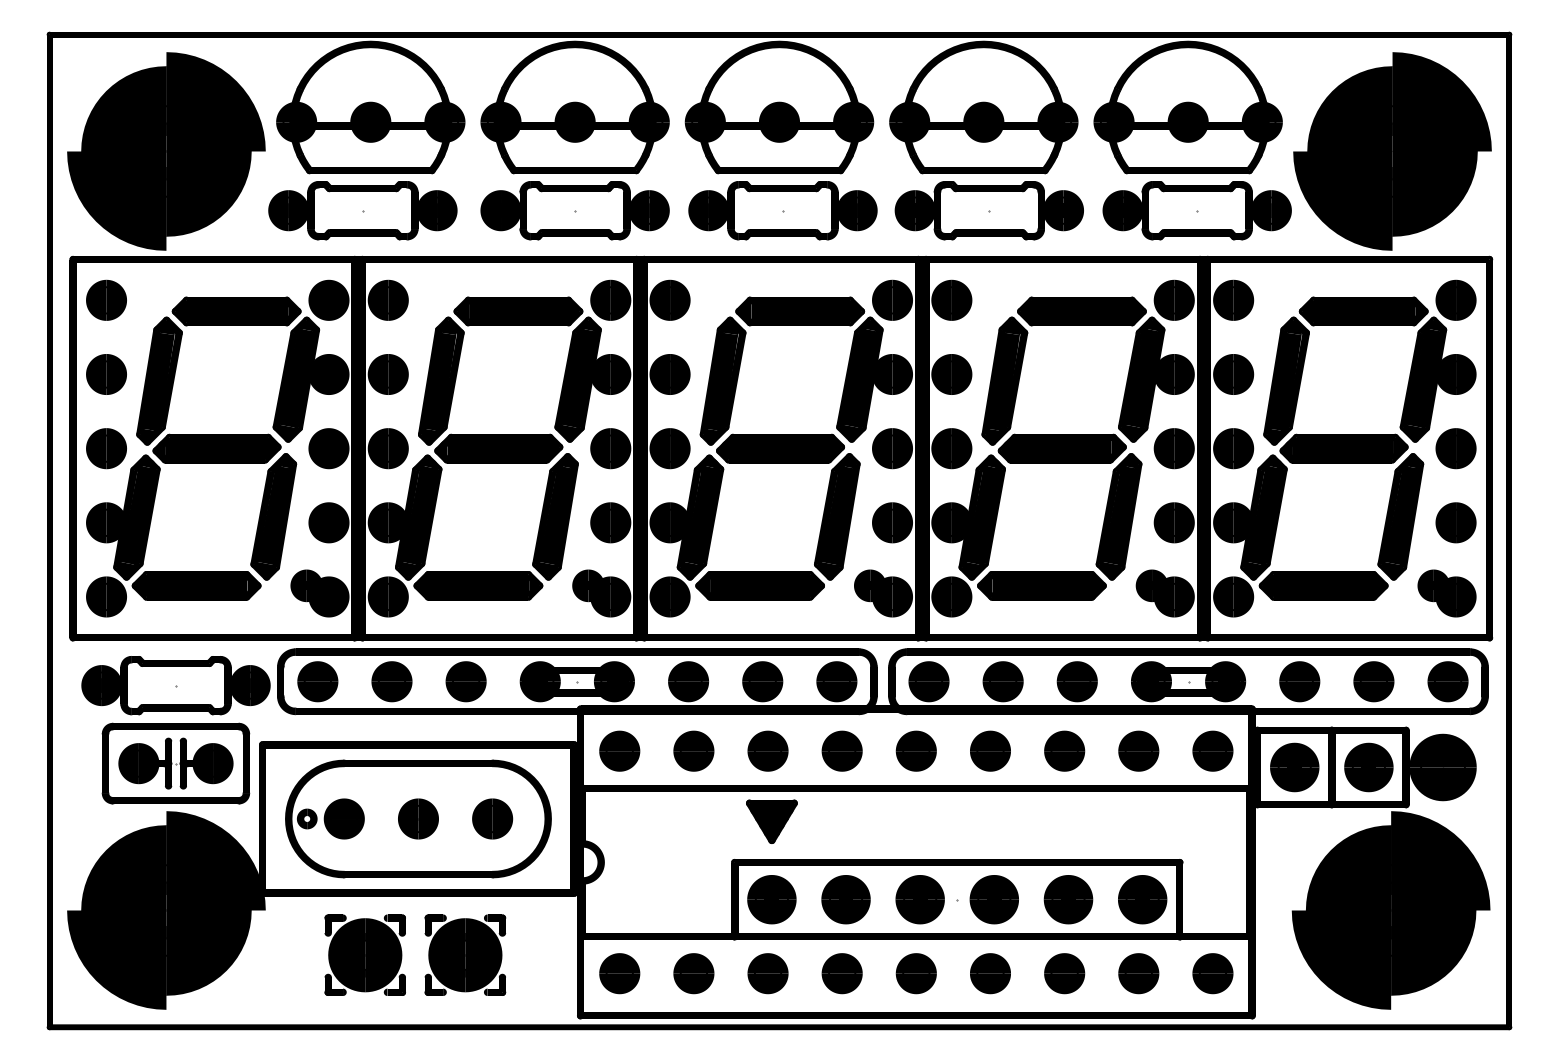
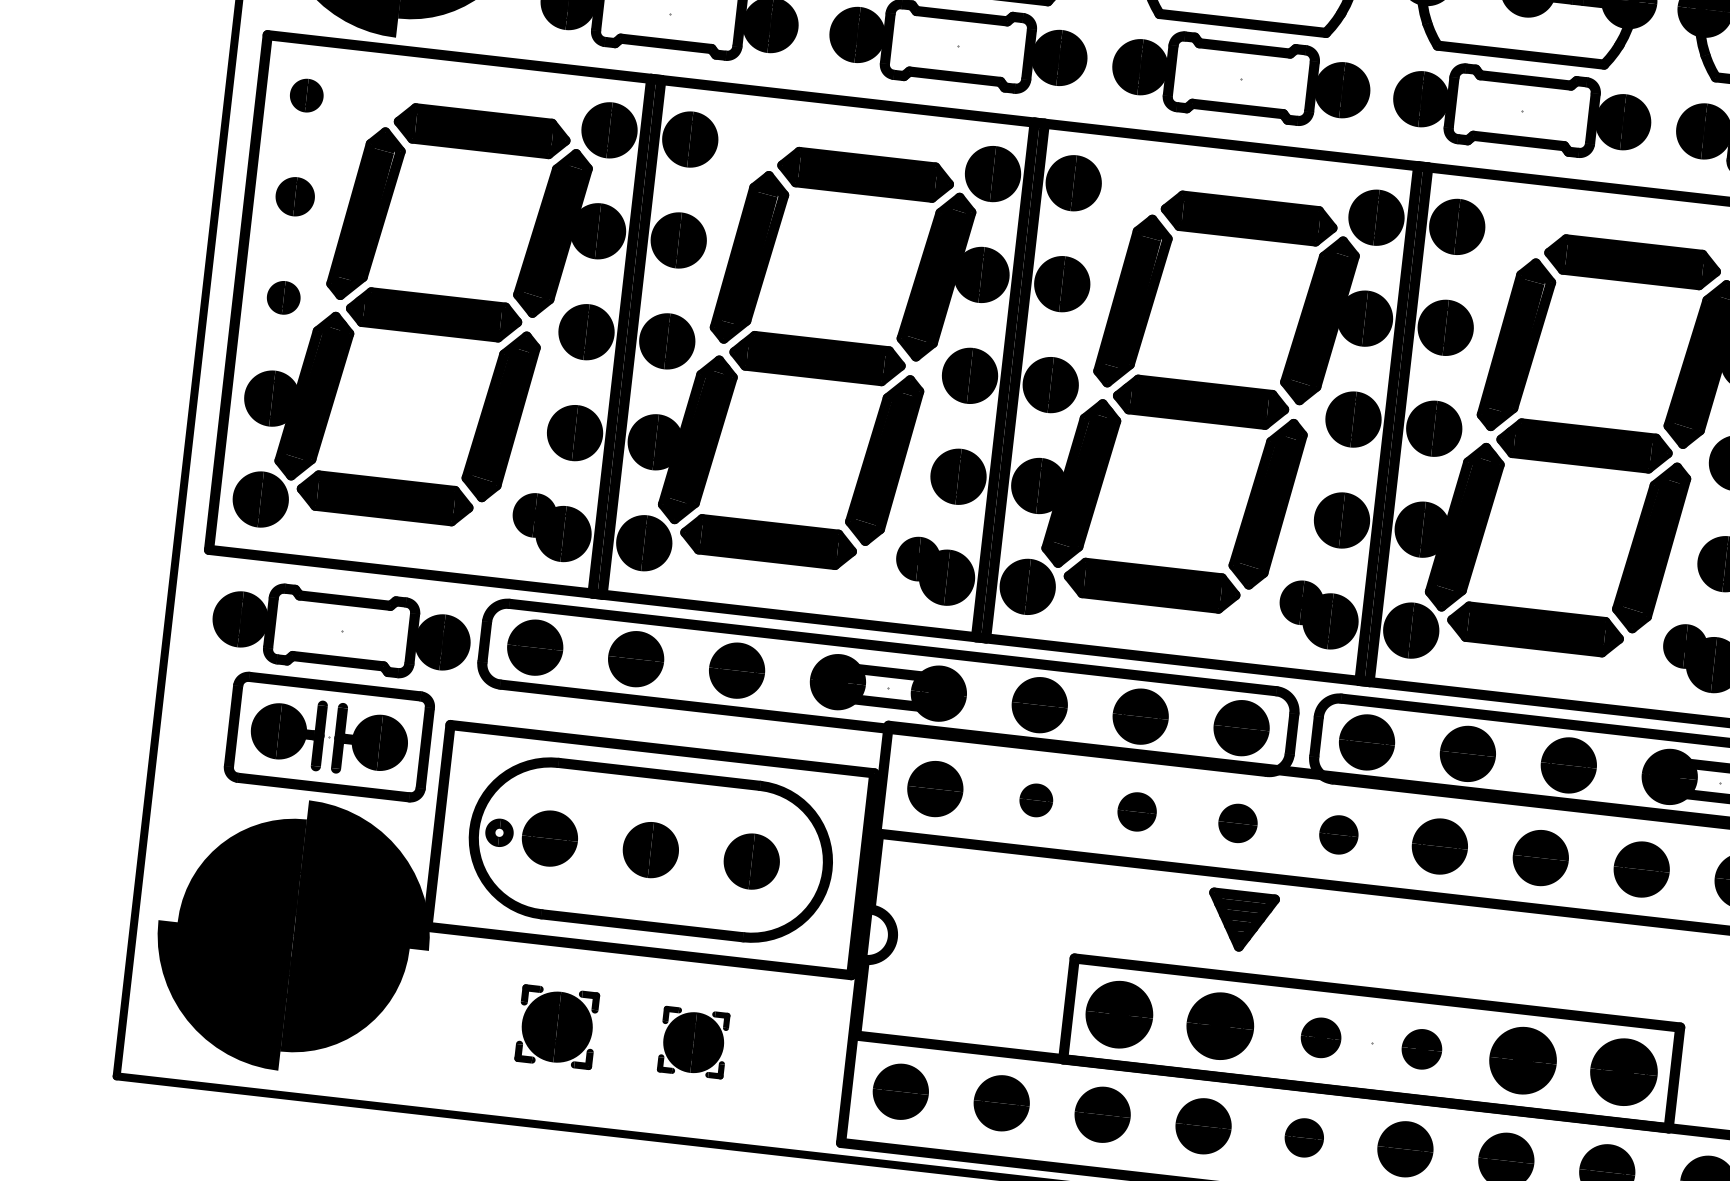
part: (106, 299) -> (306, 94), size x0.6
part: (106, 374) -> (295, 196), size x0.7
part: (106, 448) -> (283, 297), size x0.6
part: (693, 750) -> (1035, 799), size x0.6
part: (767, 750) -> (1136, 810), size x0.7
part: (841, 750) -> (1237, 822), size x0.7
part: (915, 750) -> (1337, 833), size x0.7
part: (771, 821) -> (1241, 920), moved
part: (919, 899) -> (1320, 1037), size x0.6
part: (993, 899) -> (1421, 1048), size x0.6
part: (364, 954) -> (556, 1026), size x0.7
part: (465, 954) -> (693, 1041), size x0.6
part: (915, 973) -> (1303, 1137), size x0.7

